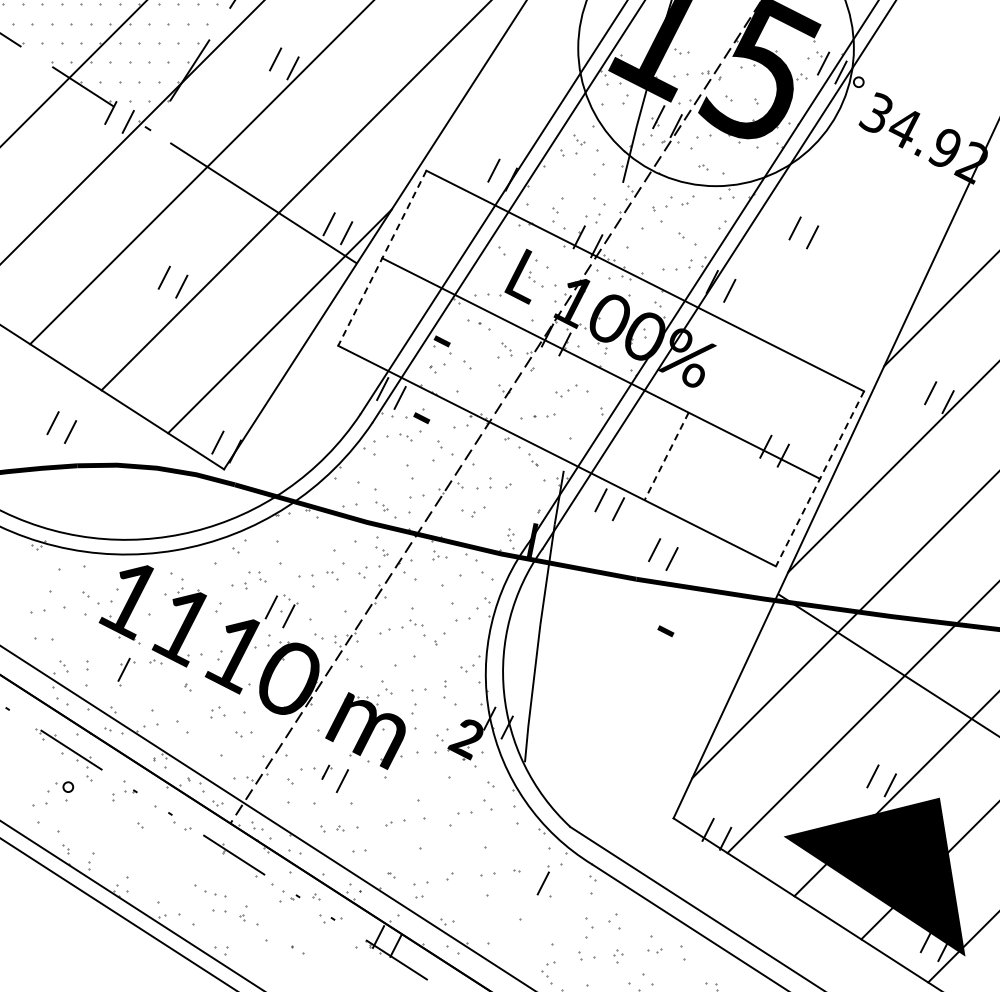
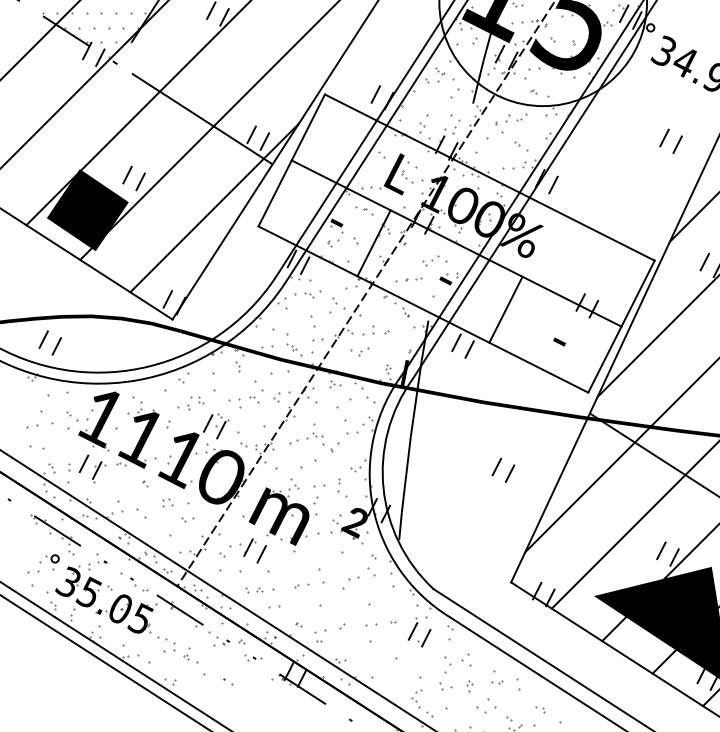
part: (796, 228) -> (665, 138), moved
line: (382, 258) -> (291, 160), dashed -> solid
fill: (111, 323) -> (87, 209), added
line: (491, 367) -> (373, 242), added
part: (421, 415) -> (445, 278), moved
part: (53, 424) -> (44, 340), moved
line: (666, 456) -> (505, 309), dashed -> solid
line: (819, 479) -> (621, 327), dashed -> solid
part: (310, 532) -> (237, 367), added
part: (381, 551) -> (291, 381), removed
part: (671, 557) -> (509, 472), moved
text: (665, 631) -> (559, 342), moved
line: (106, 660) -> (83, 463), added
part: (326, 772) -> (249, 547), size x1.67
part: (145, 845) -> (113, 602), added
line: (560, 892) -> (425, 638), added
part: (226, 903) -> (174, 646), size x0.62

